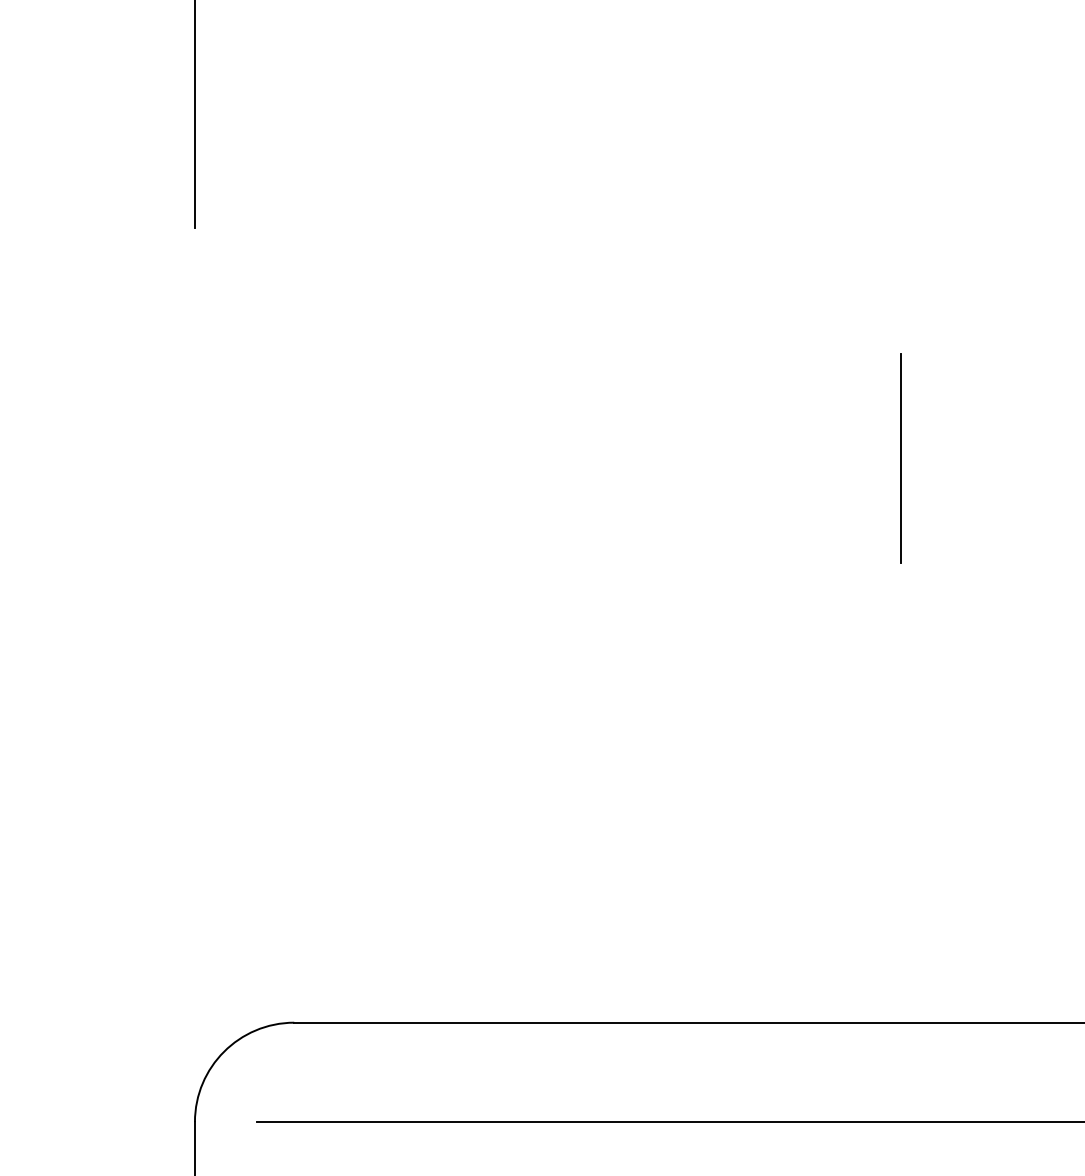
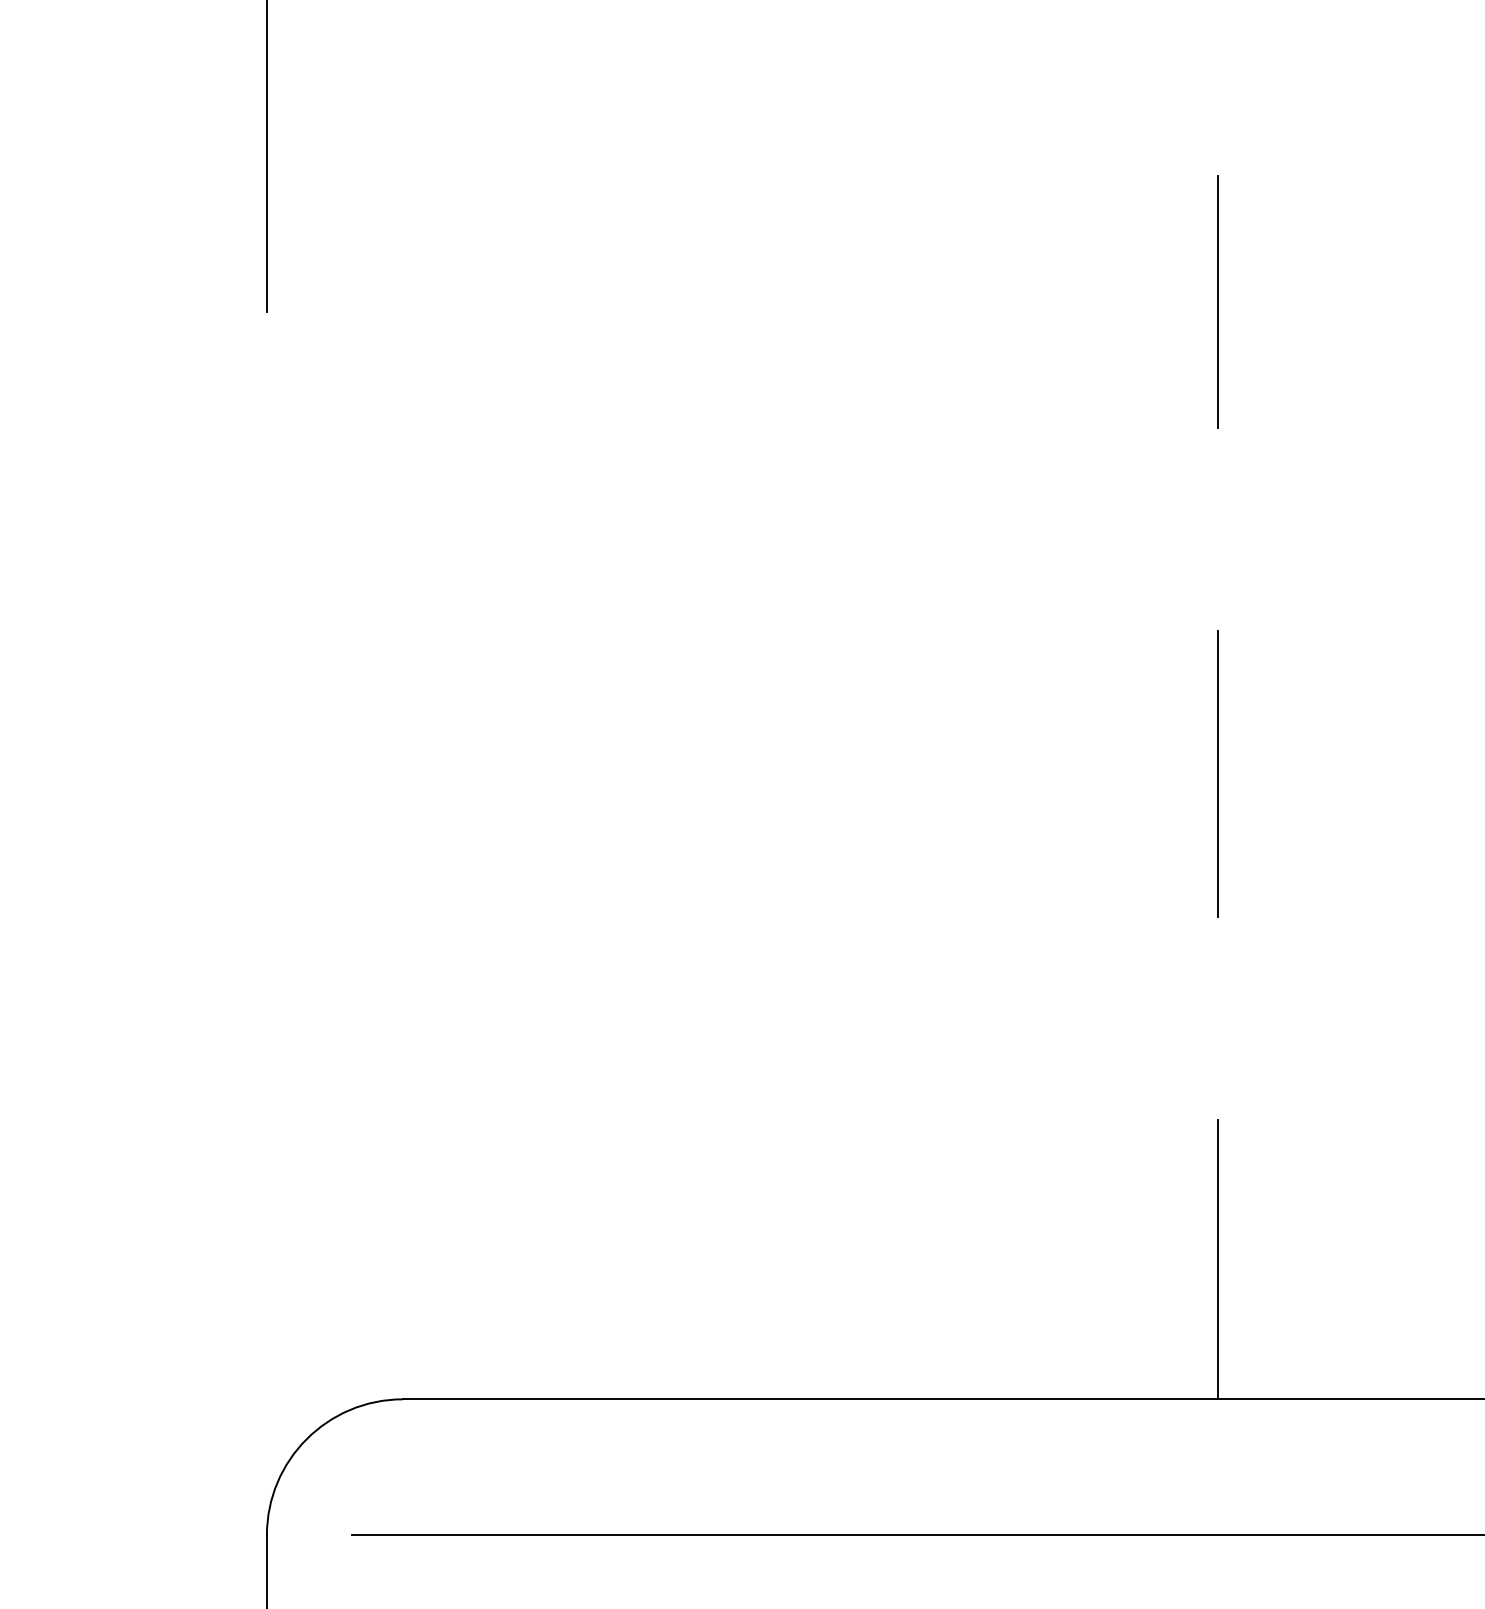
line: (890, 220) -> (1218, 301), added
line: (900, 458) -> (1217, 773), moved
line: (890, 920) -> (1218, 1259), added

